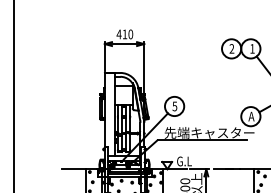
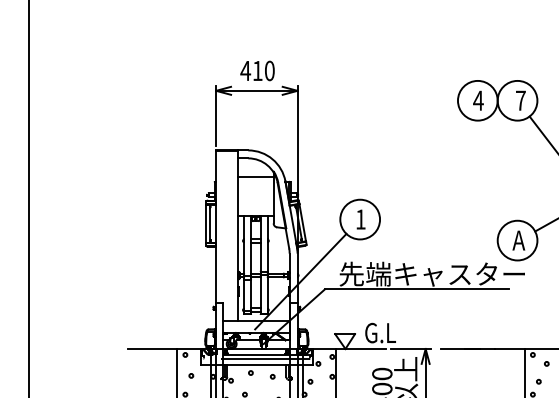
text: (231, 48) -> (477, 99), 2 -> 4
text: (252, 48) -> (520, 99), 1 -> 7
text: (174, 106) -> (359, 219), 5 -> 1

